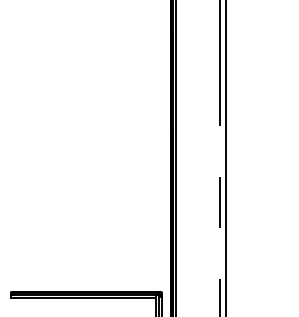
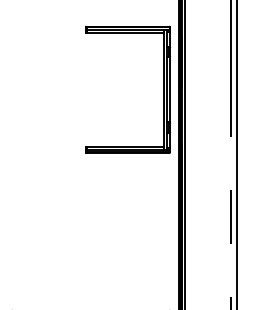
part: (155, 81) -> (163, 89), added

